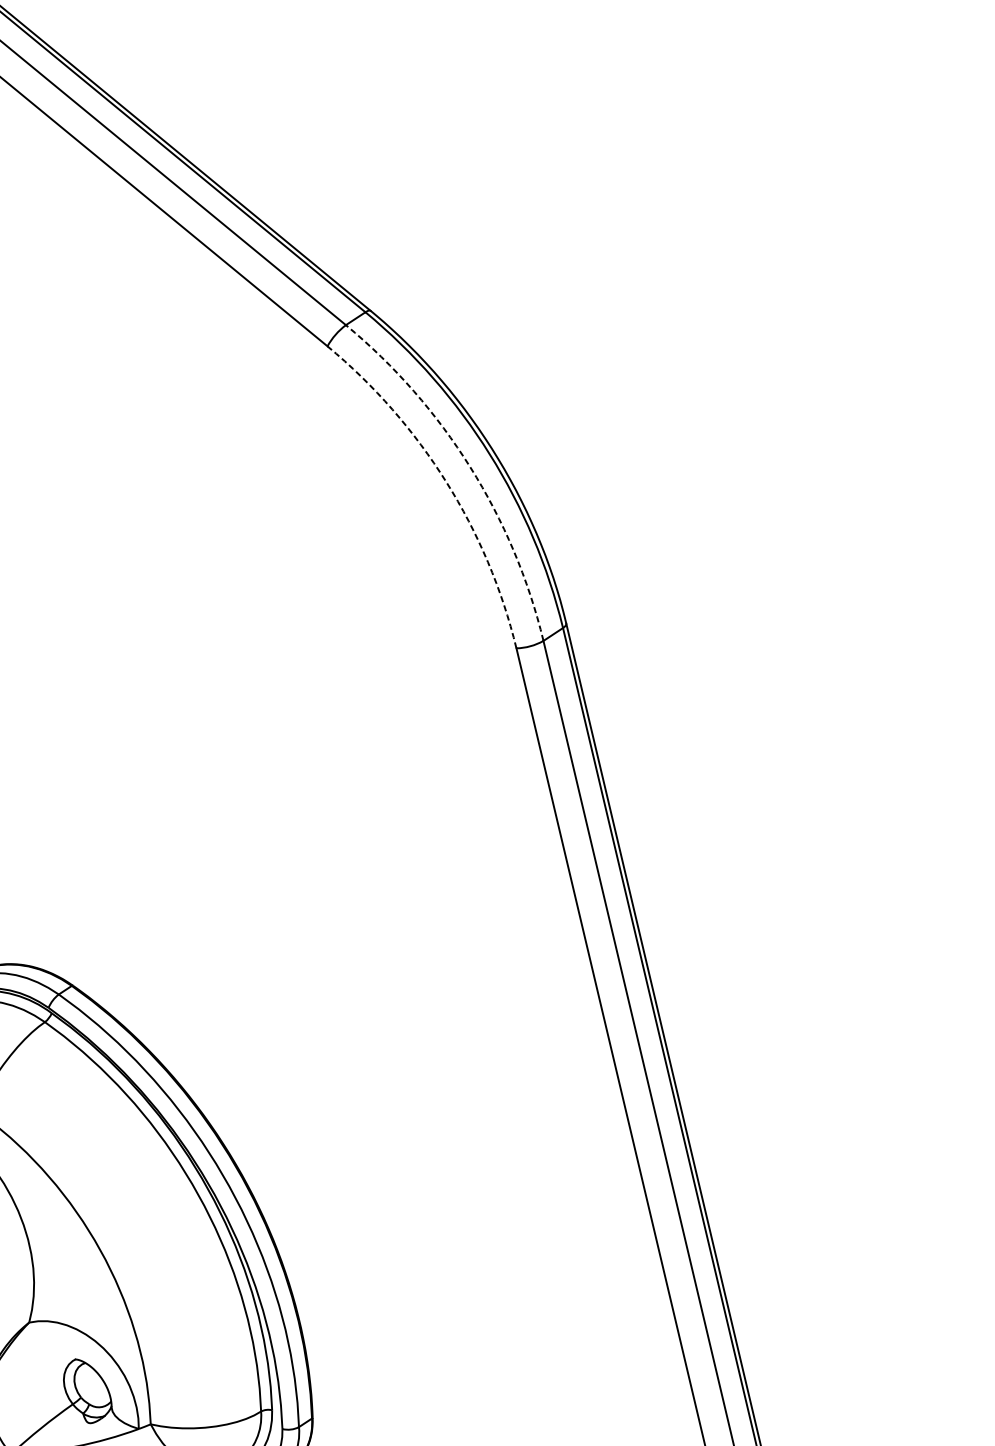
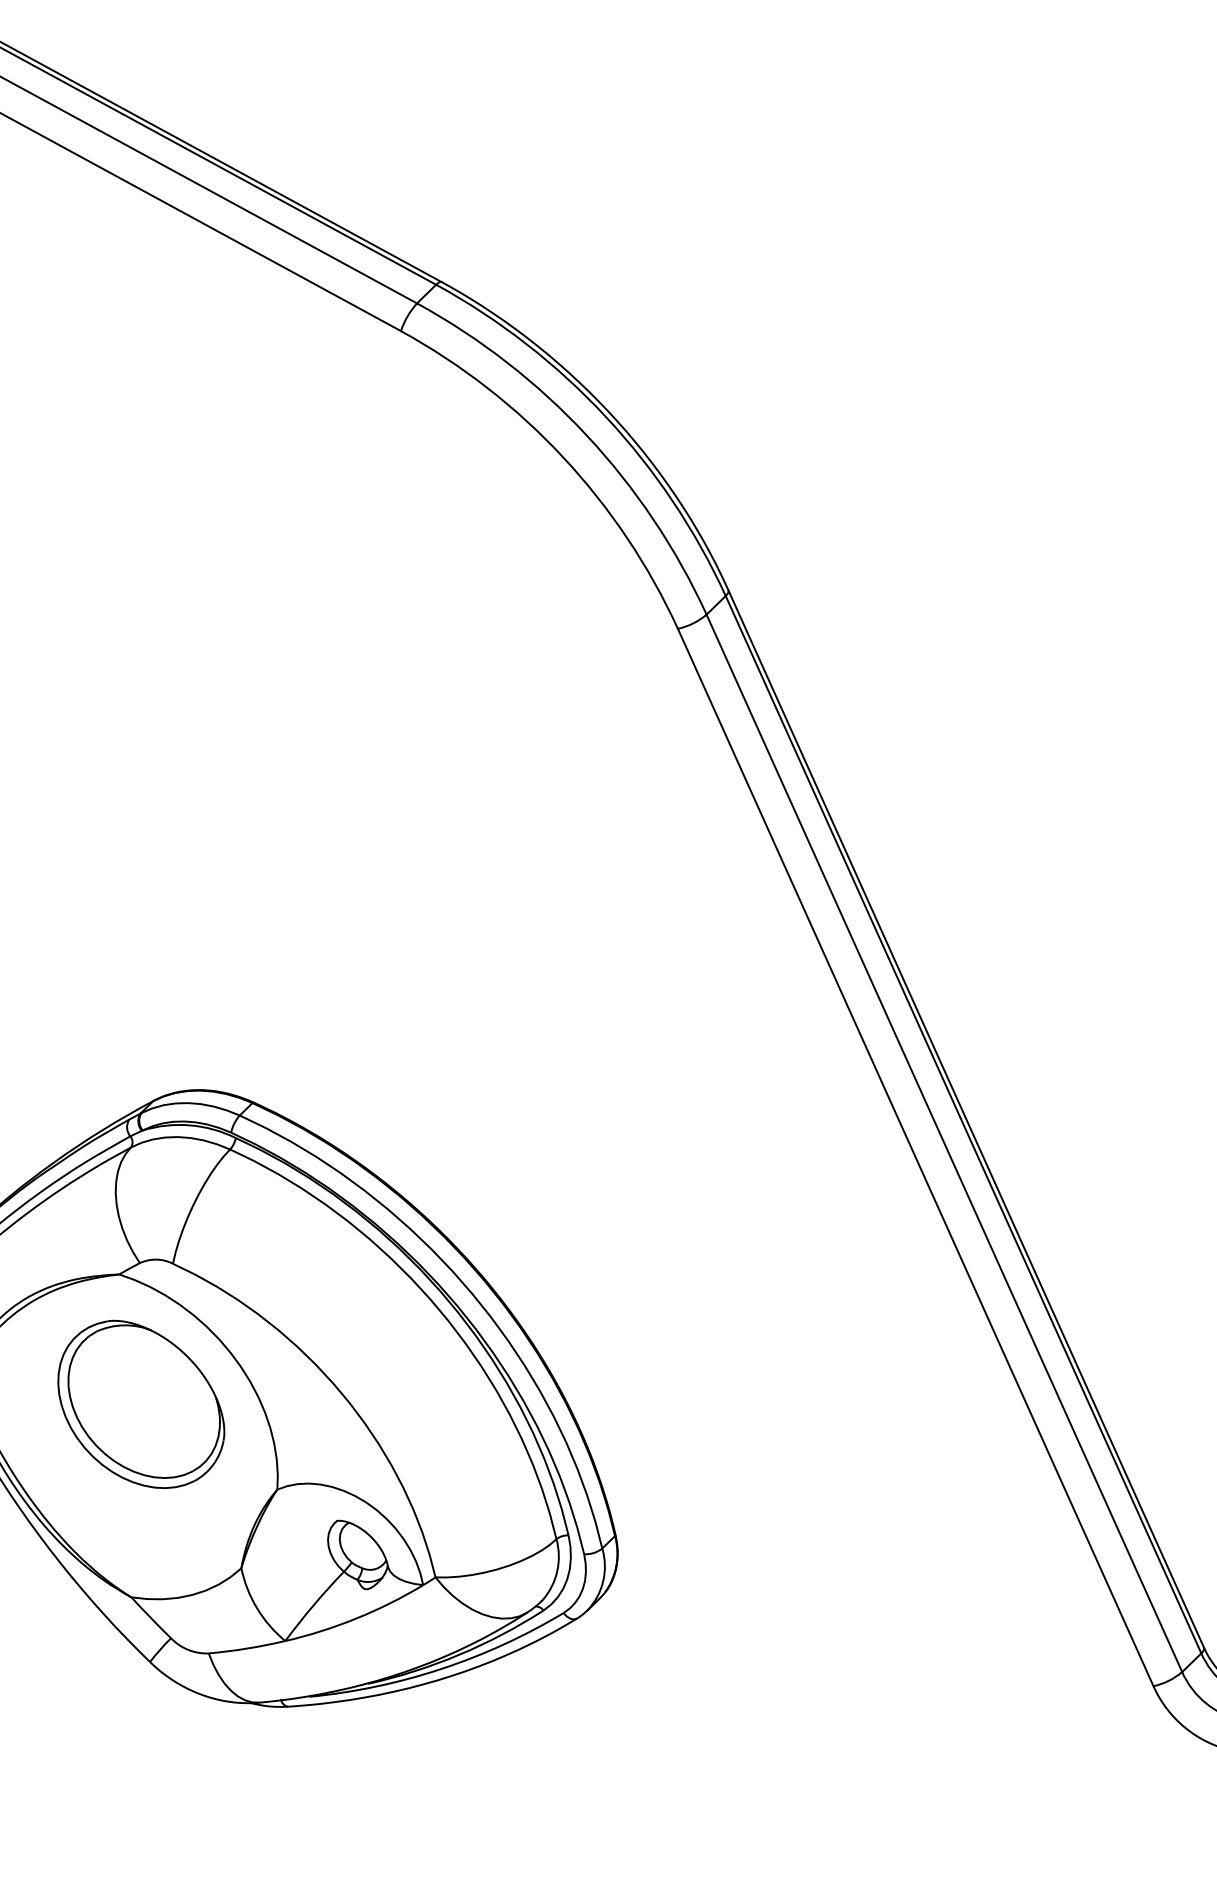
arc: (469, 466) -> (586, 435), dashed -> solid
arc: (446, 481) -> (563, 457), dashed -> solid

